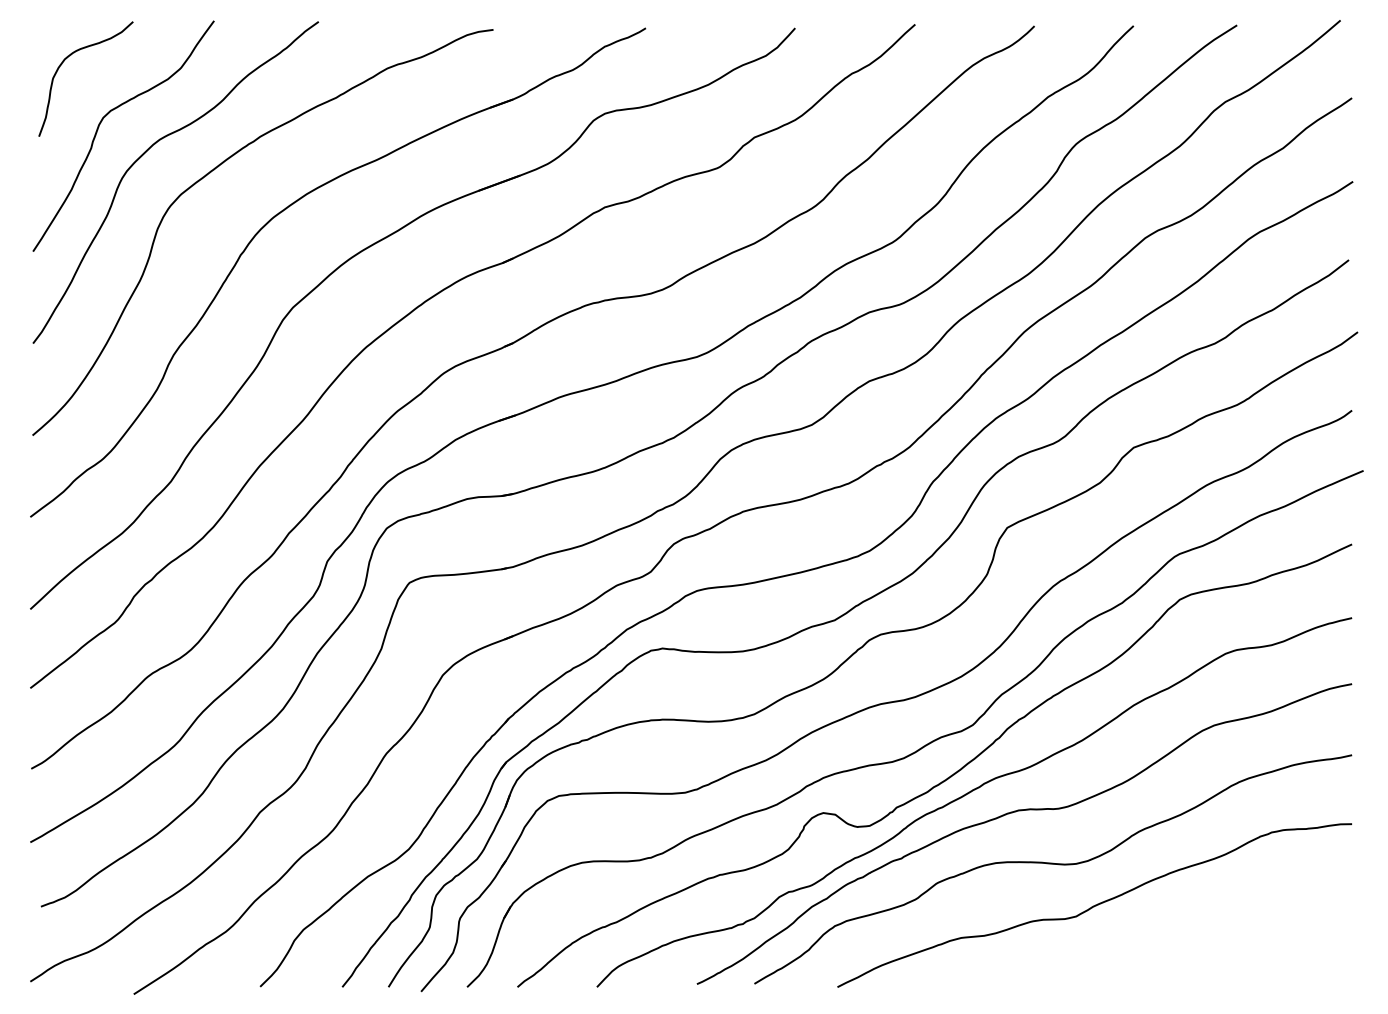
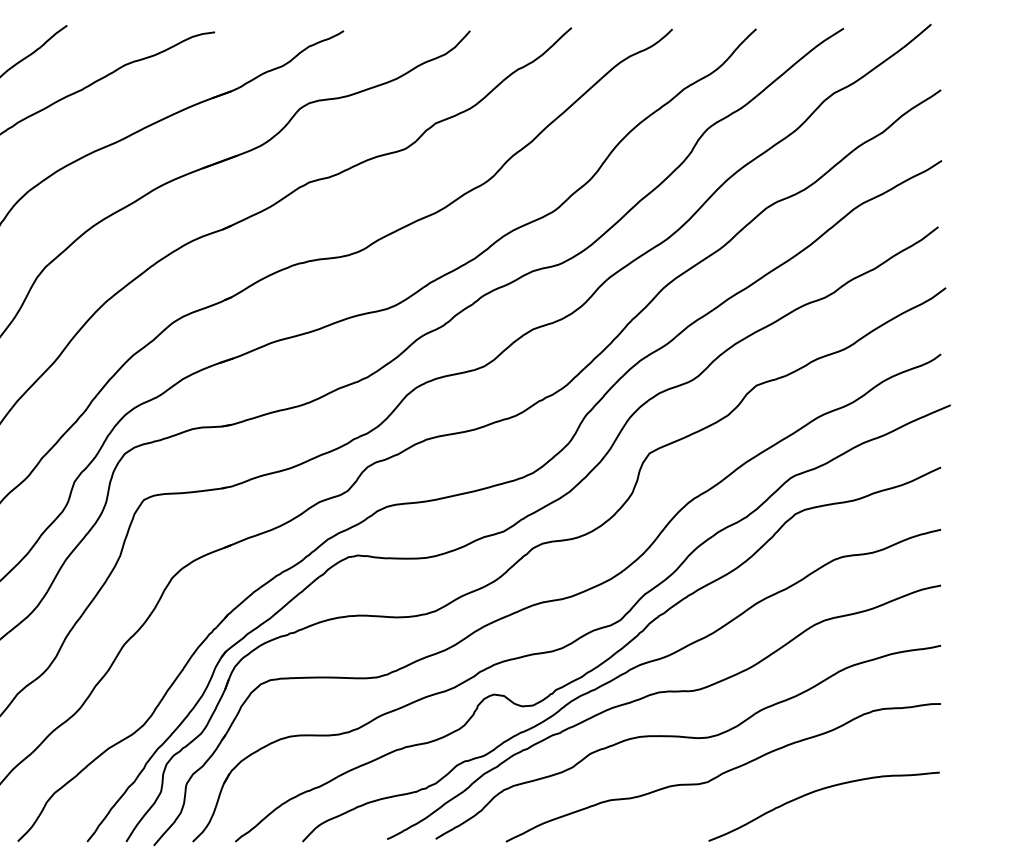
curve: (1206, 927) -> (817, 791), added

